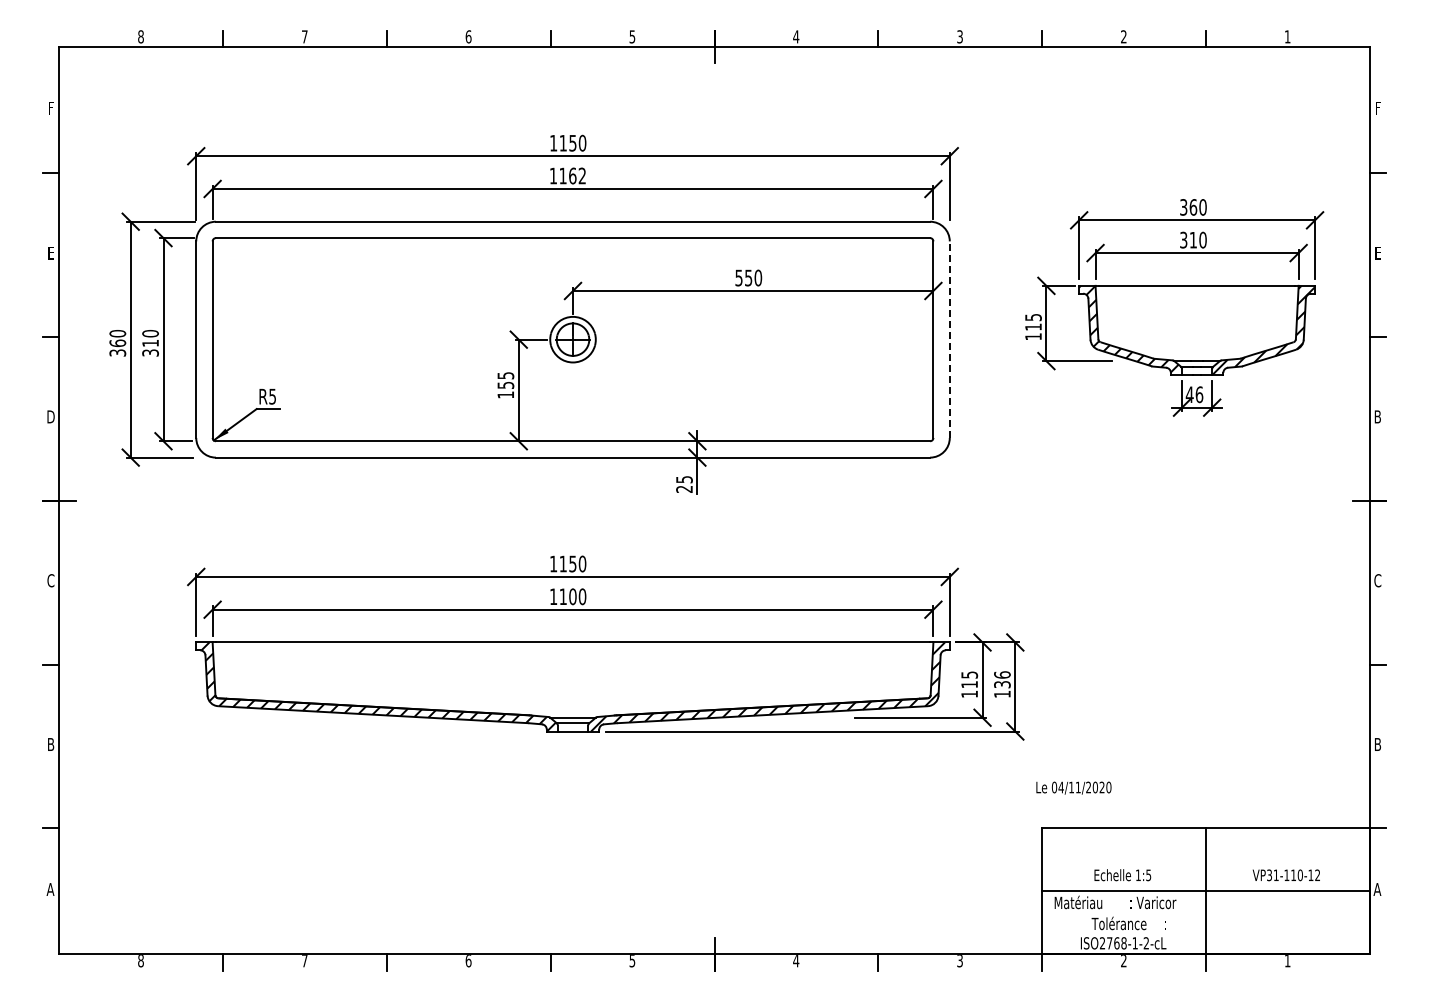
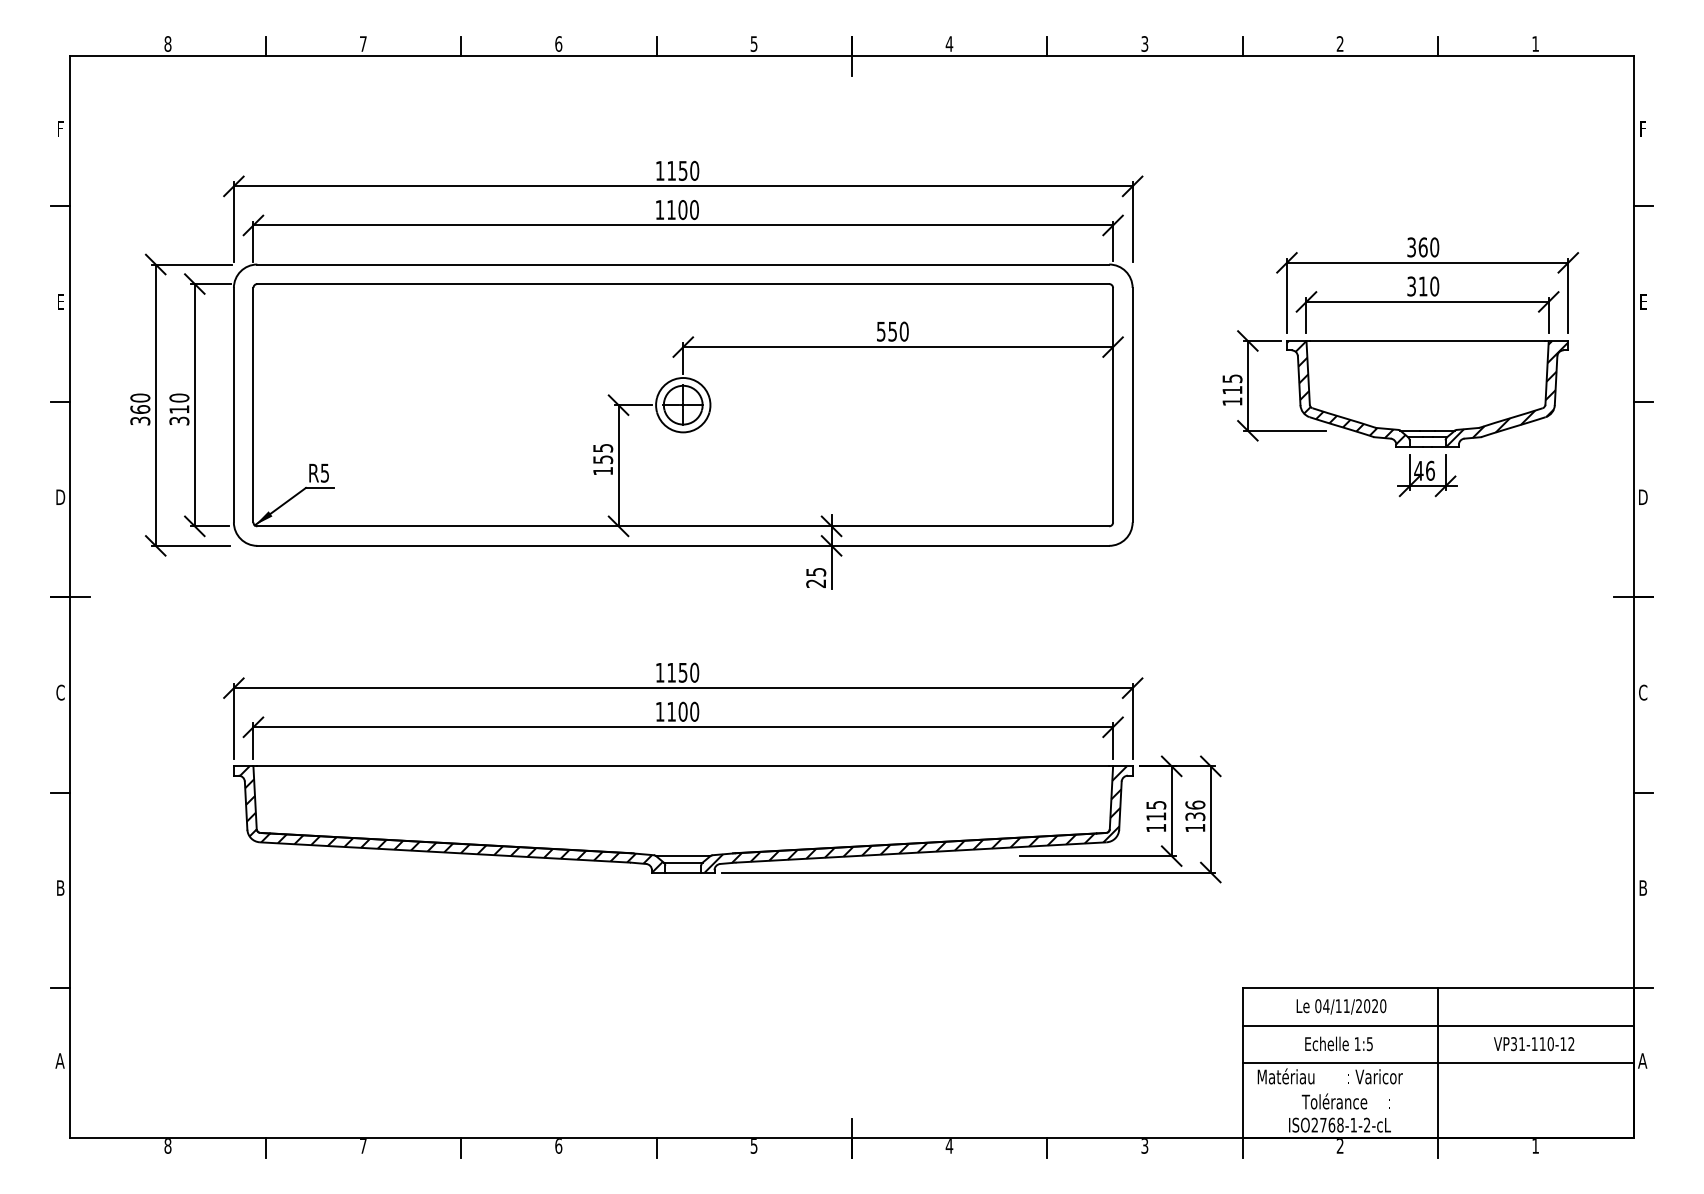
text: (577, 175) -> (688, 209), 1162 -> 1100
line: (949, 339) -> (1132, 404), dashed -> solid
text: (1377, 416) -> (1642, 496), B -> D
text: (1073, 787) -> (1341, 1006), moved
line: (1205, 859) -> (1437, 1025), added

